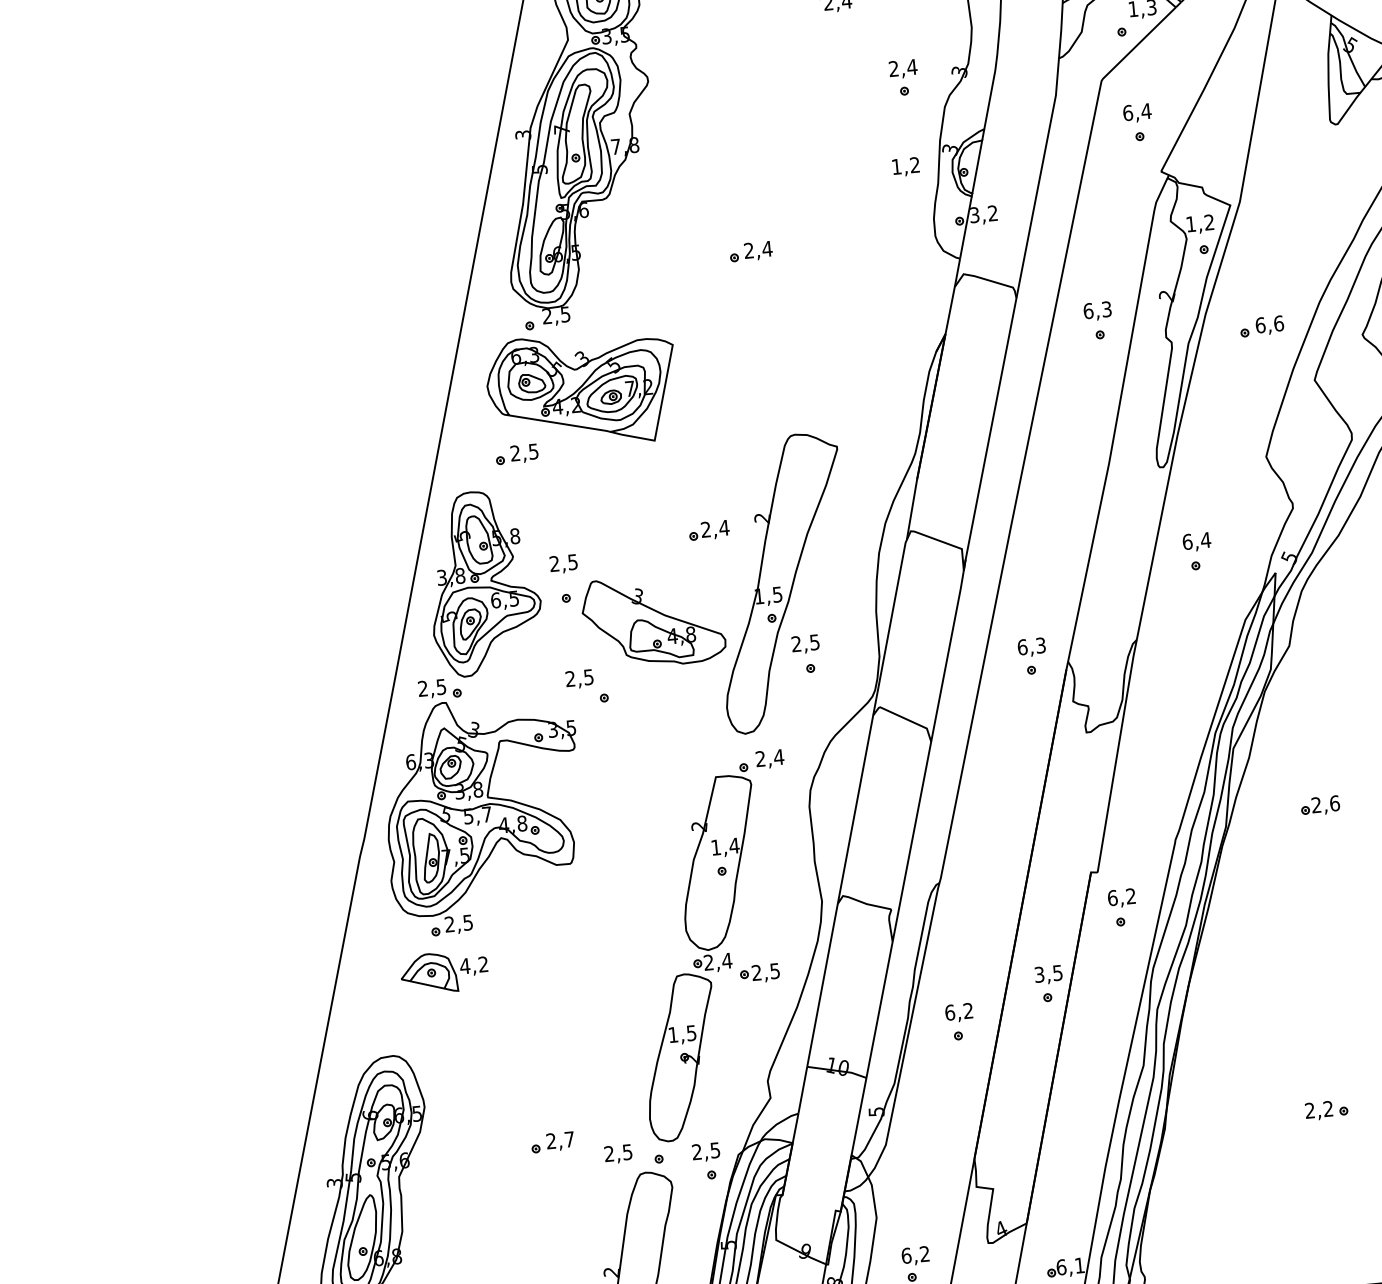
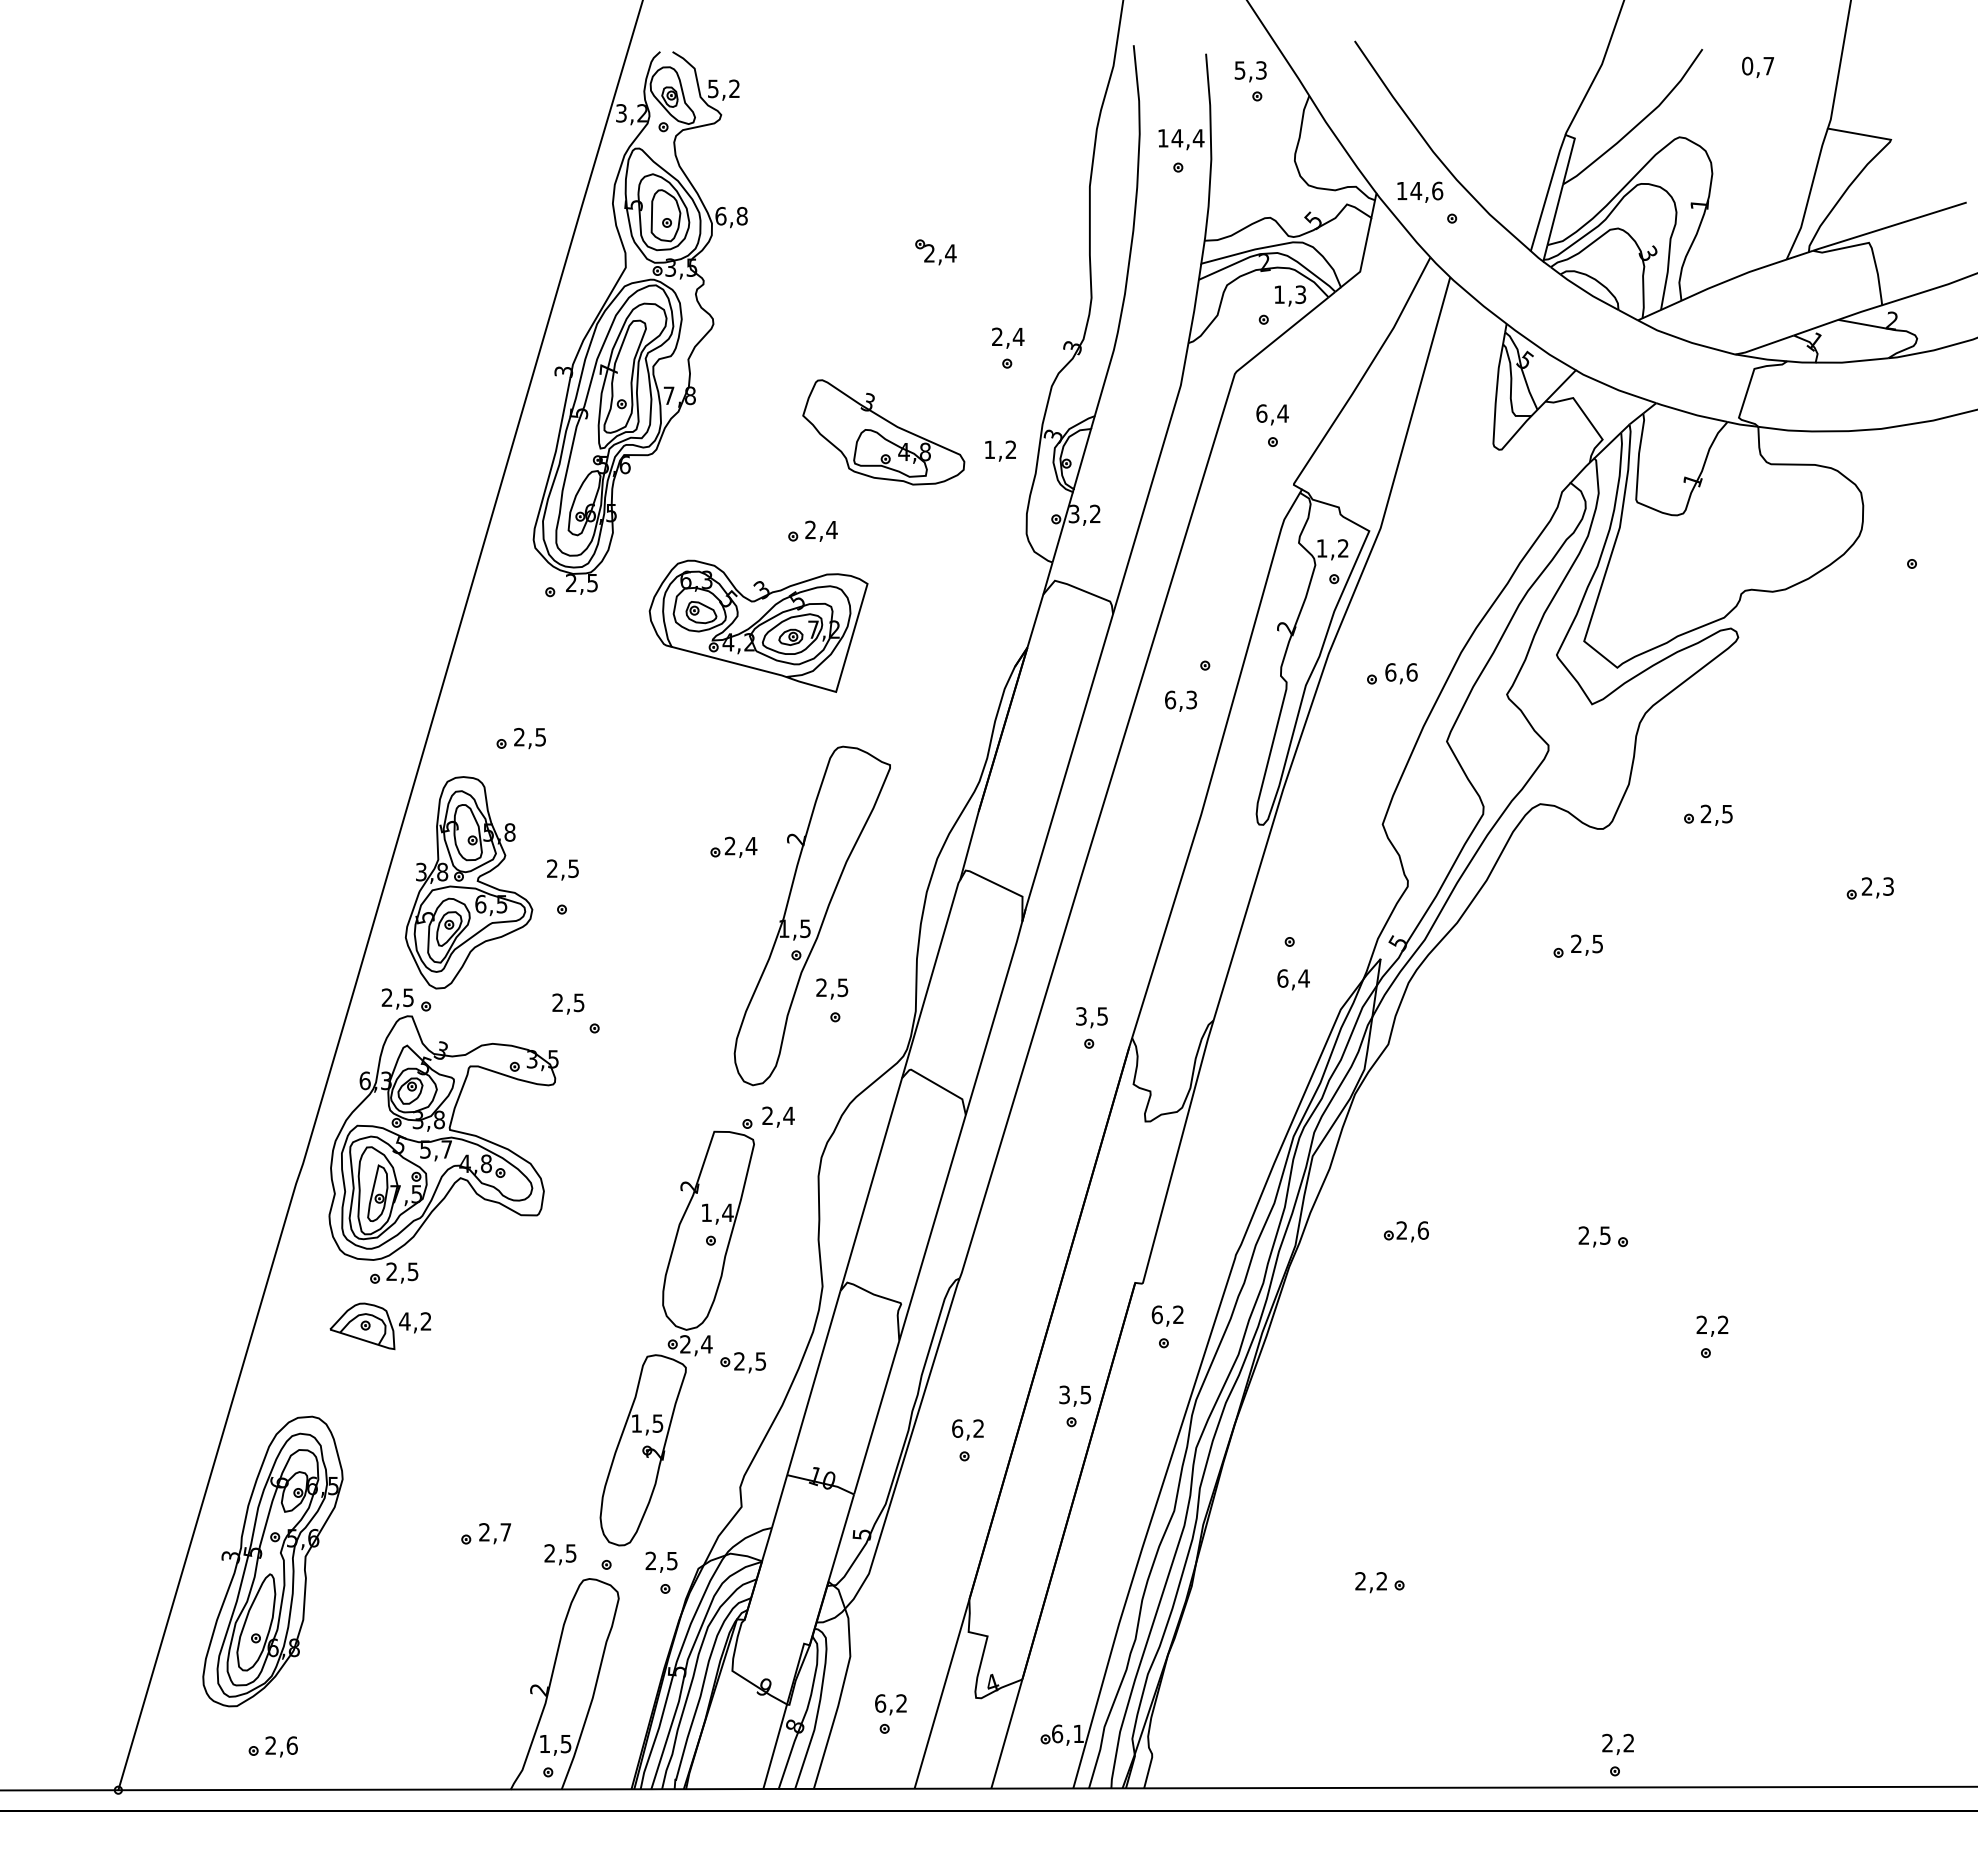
text: (1097, 310) -> (1180, 700), moved
part: (582, 389) -> (758, 625), moved
text: (1196, 541) -> (1293, 979), moved
part: (653, 621) -> (883, 432), moved
text: (1031, 646) -> (1091, 1016), 6,3 -> 3,5

